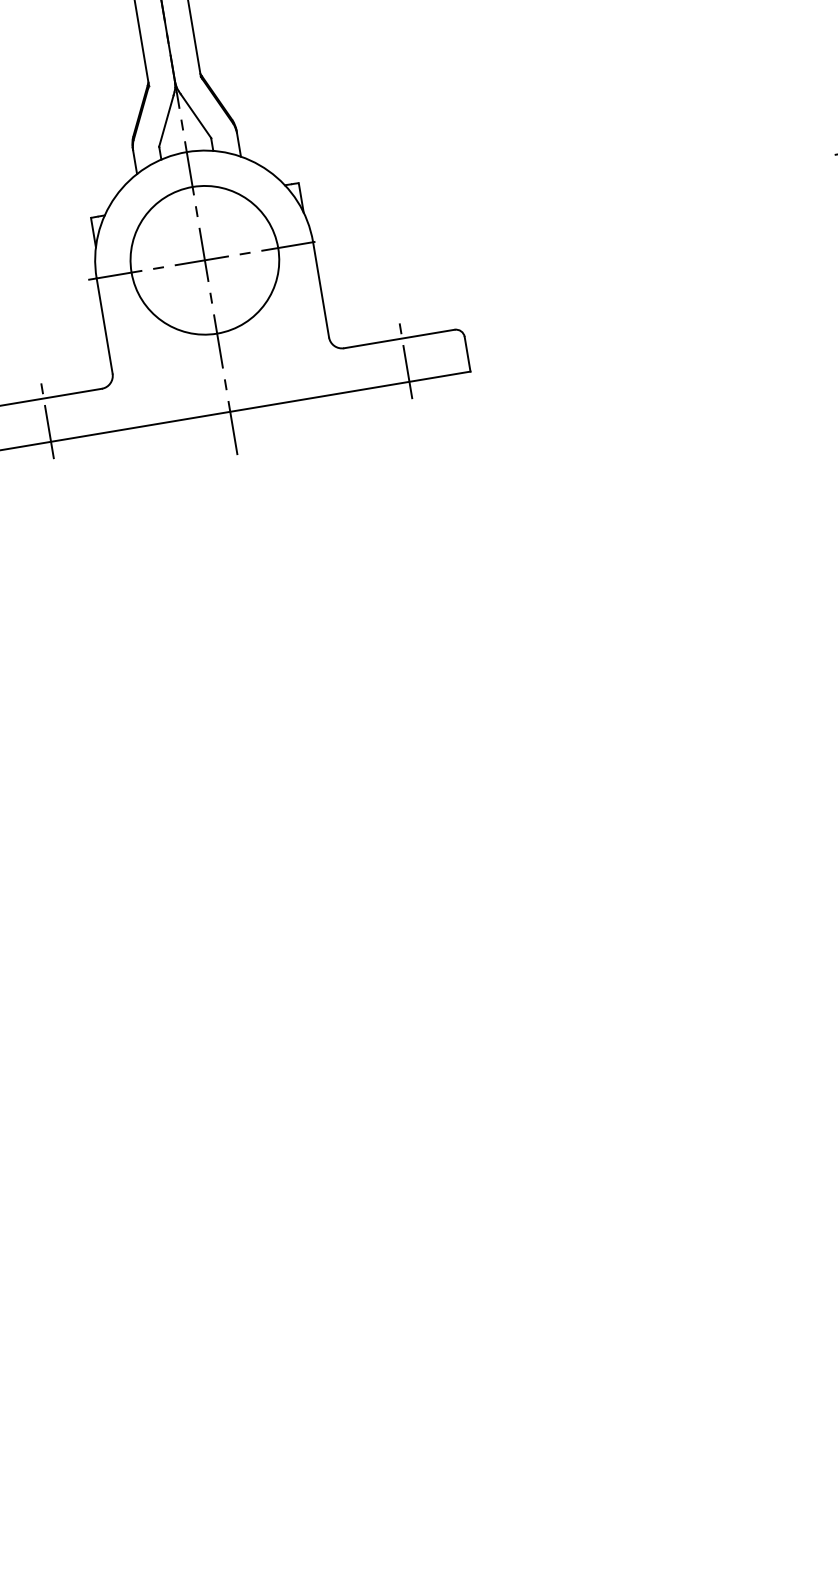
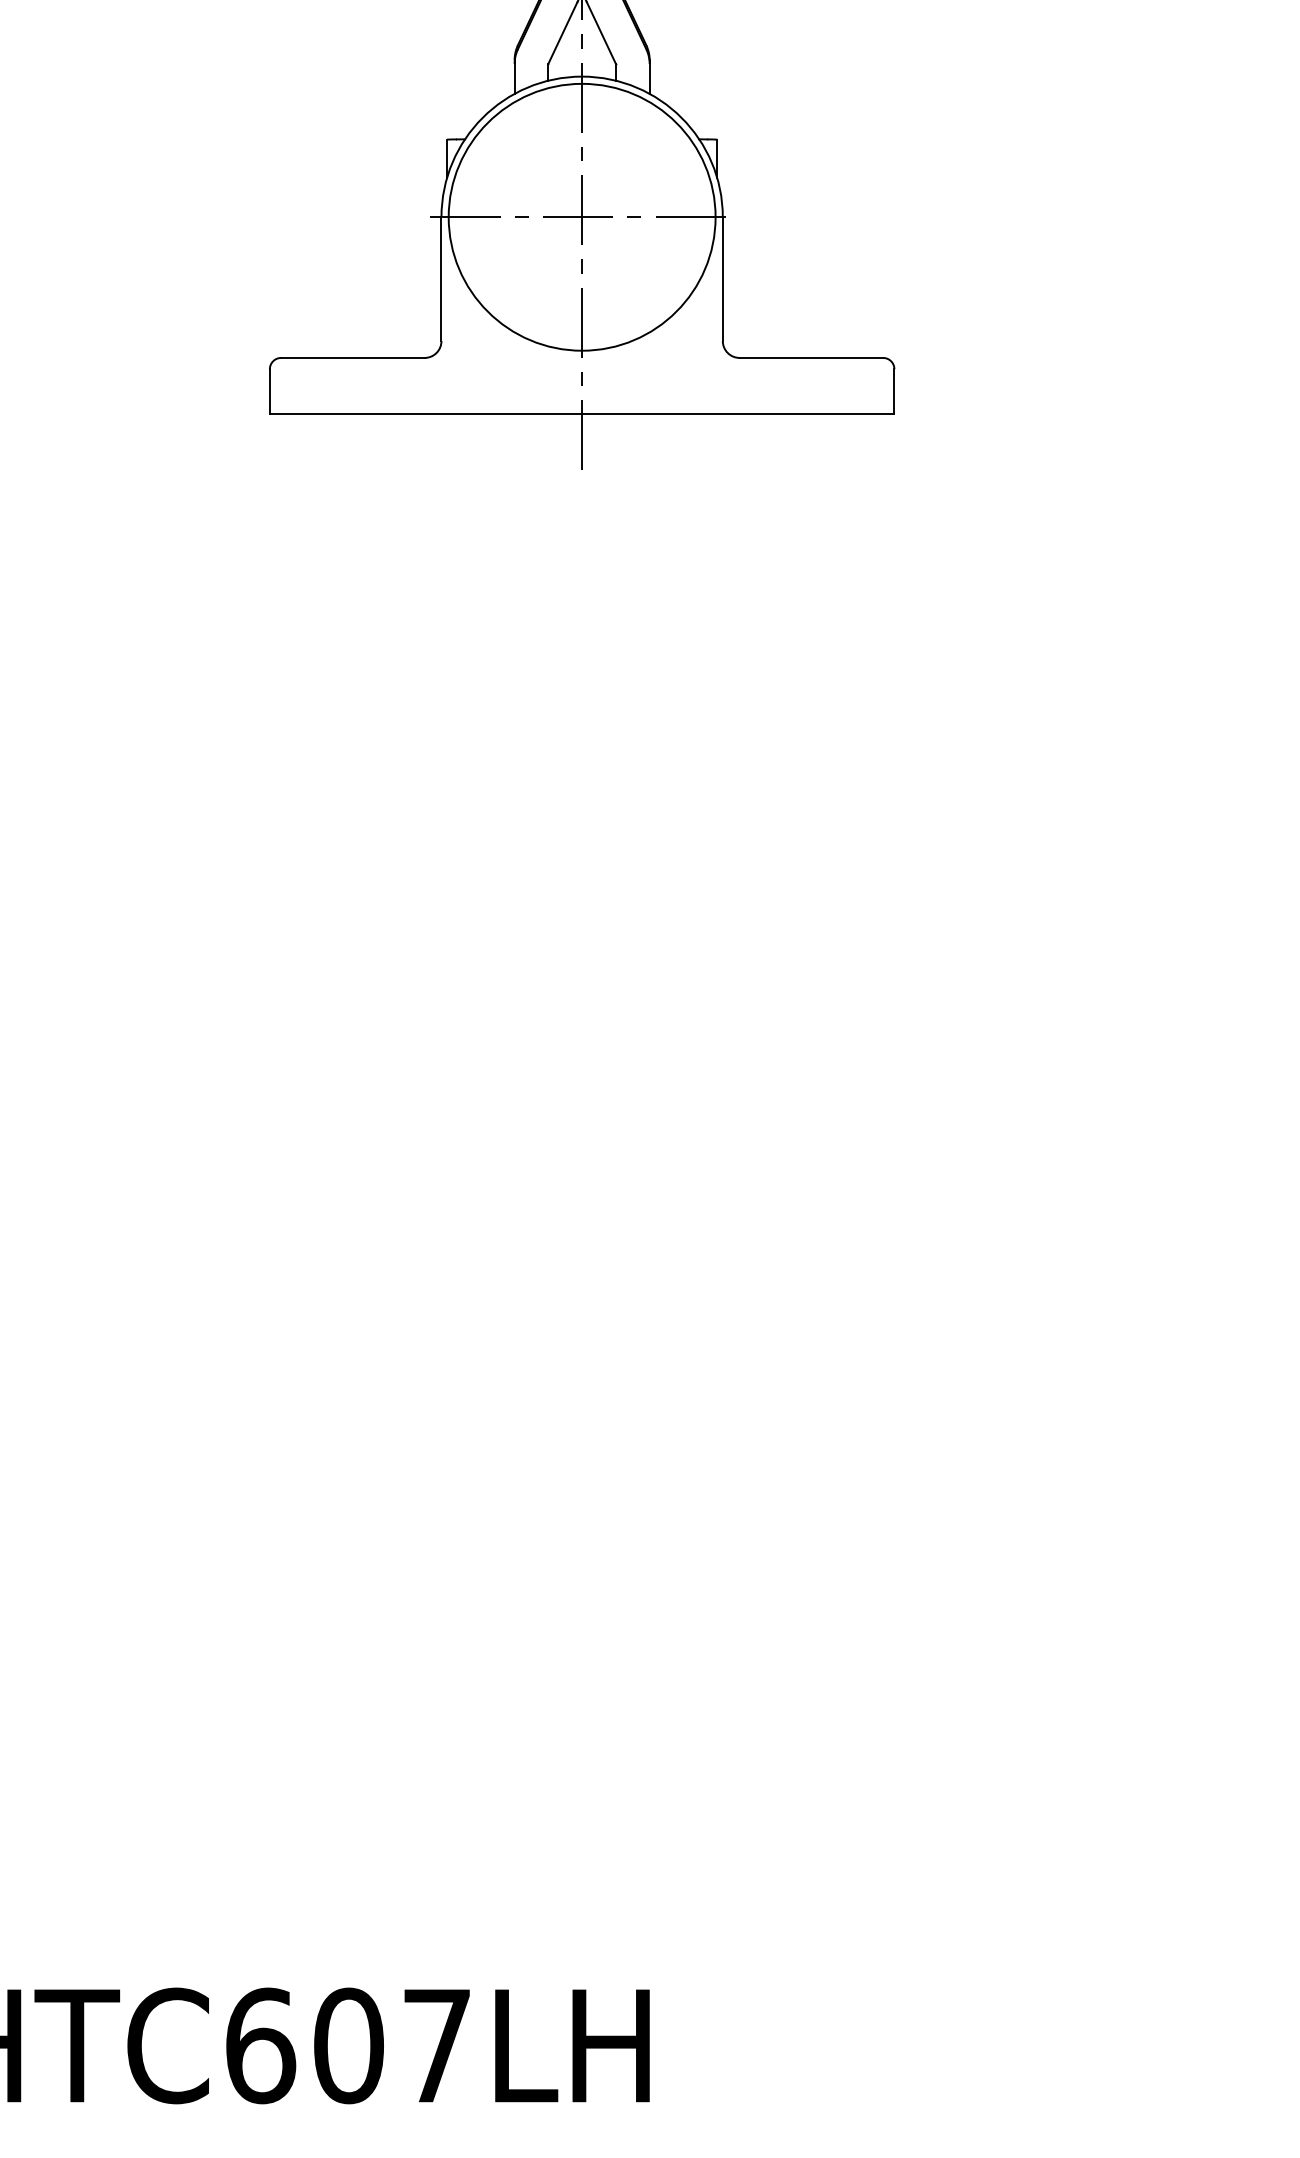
circle: (204, 259) -> (581, 216), size x1.4
line: (406, 359) -> (815, 385), removed
line: (47, 419) -> (349, 385), removed

